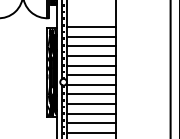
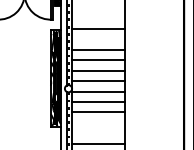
line: (91, 36) -> (98, 39), removed
line: (91, 113) -> (98, 122), removed
line: (91, 123) -> (98, 133), removed

